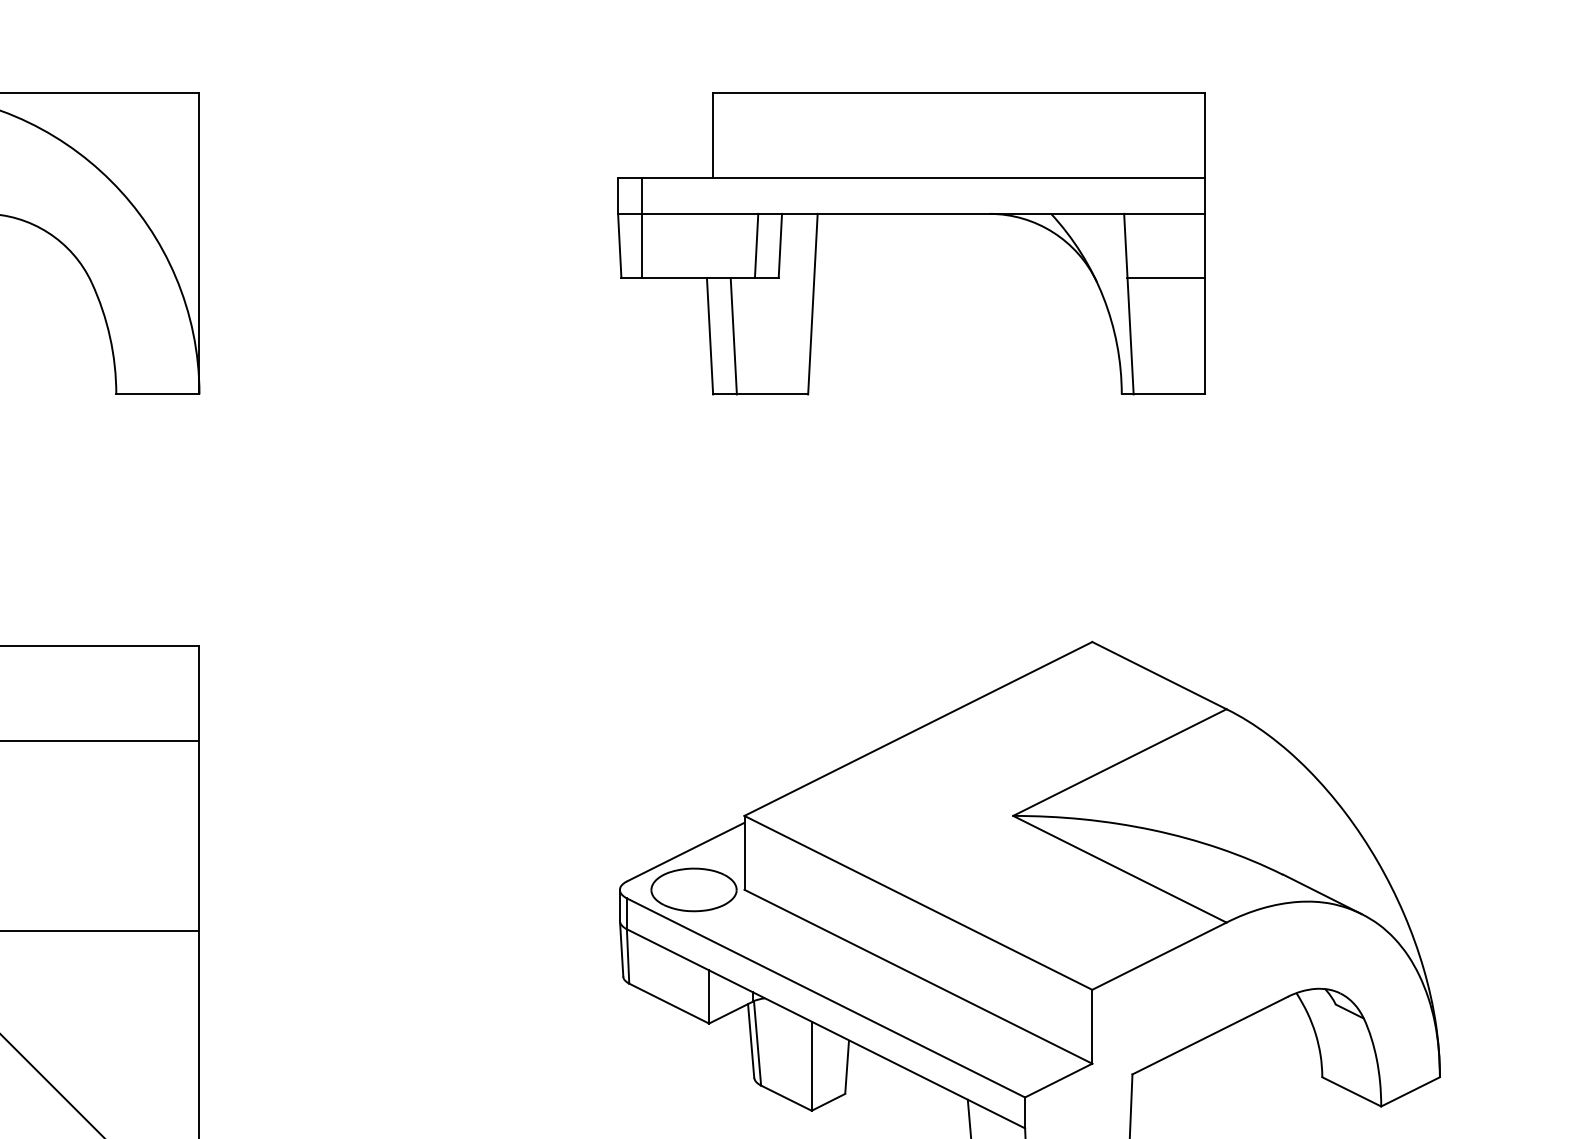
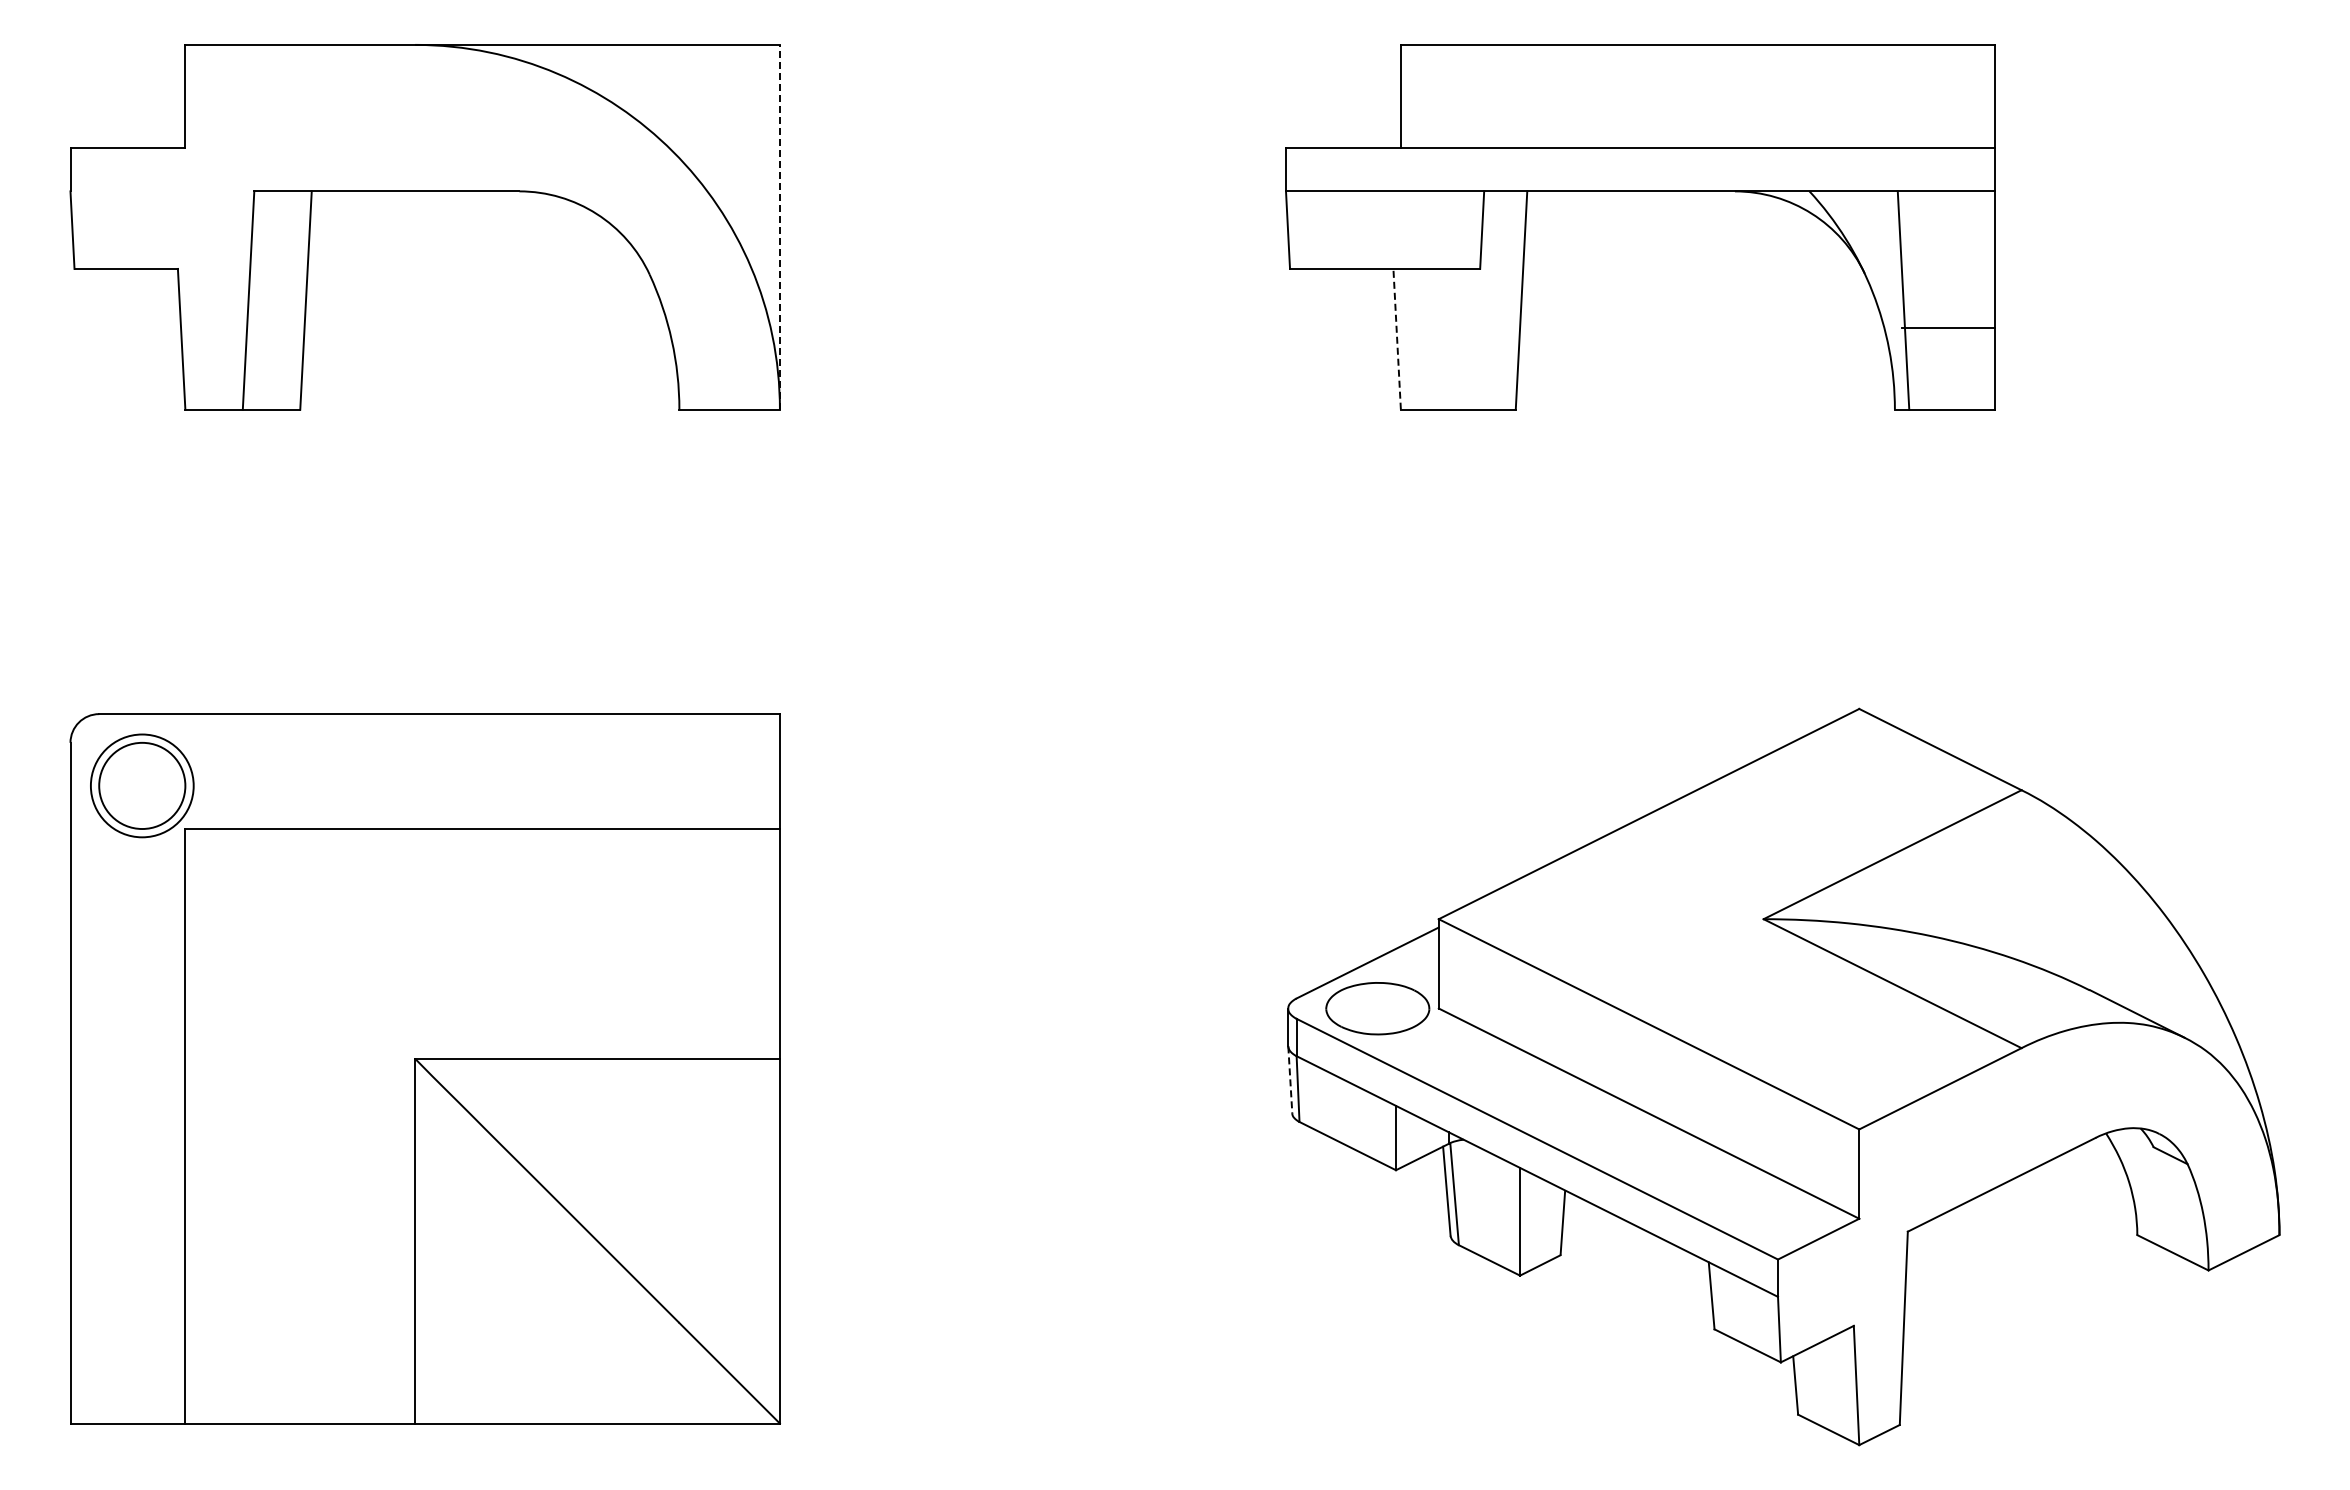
line: (641, 228) -> (1314, 208), removed
line: (199, 242) -> (779, 226), solid -> dashed
line: (756, 245) -> (1453, 229), removed
line: (1166, 277) -> (1948, 327), moved
line: (710, 335) -> (1397, 338), solid -> dashed
line: (733, 335) -> (1425, 338), removed
line: (621, 949) -> (1290, 1080), solid -> dashed

